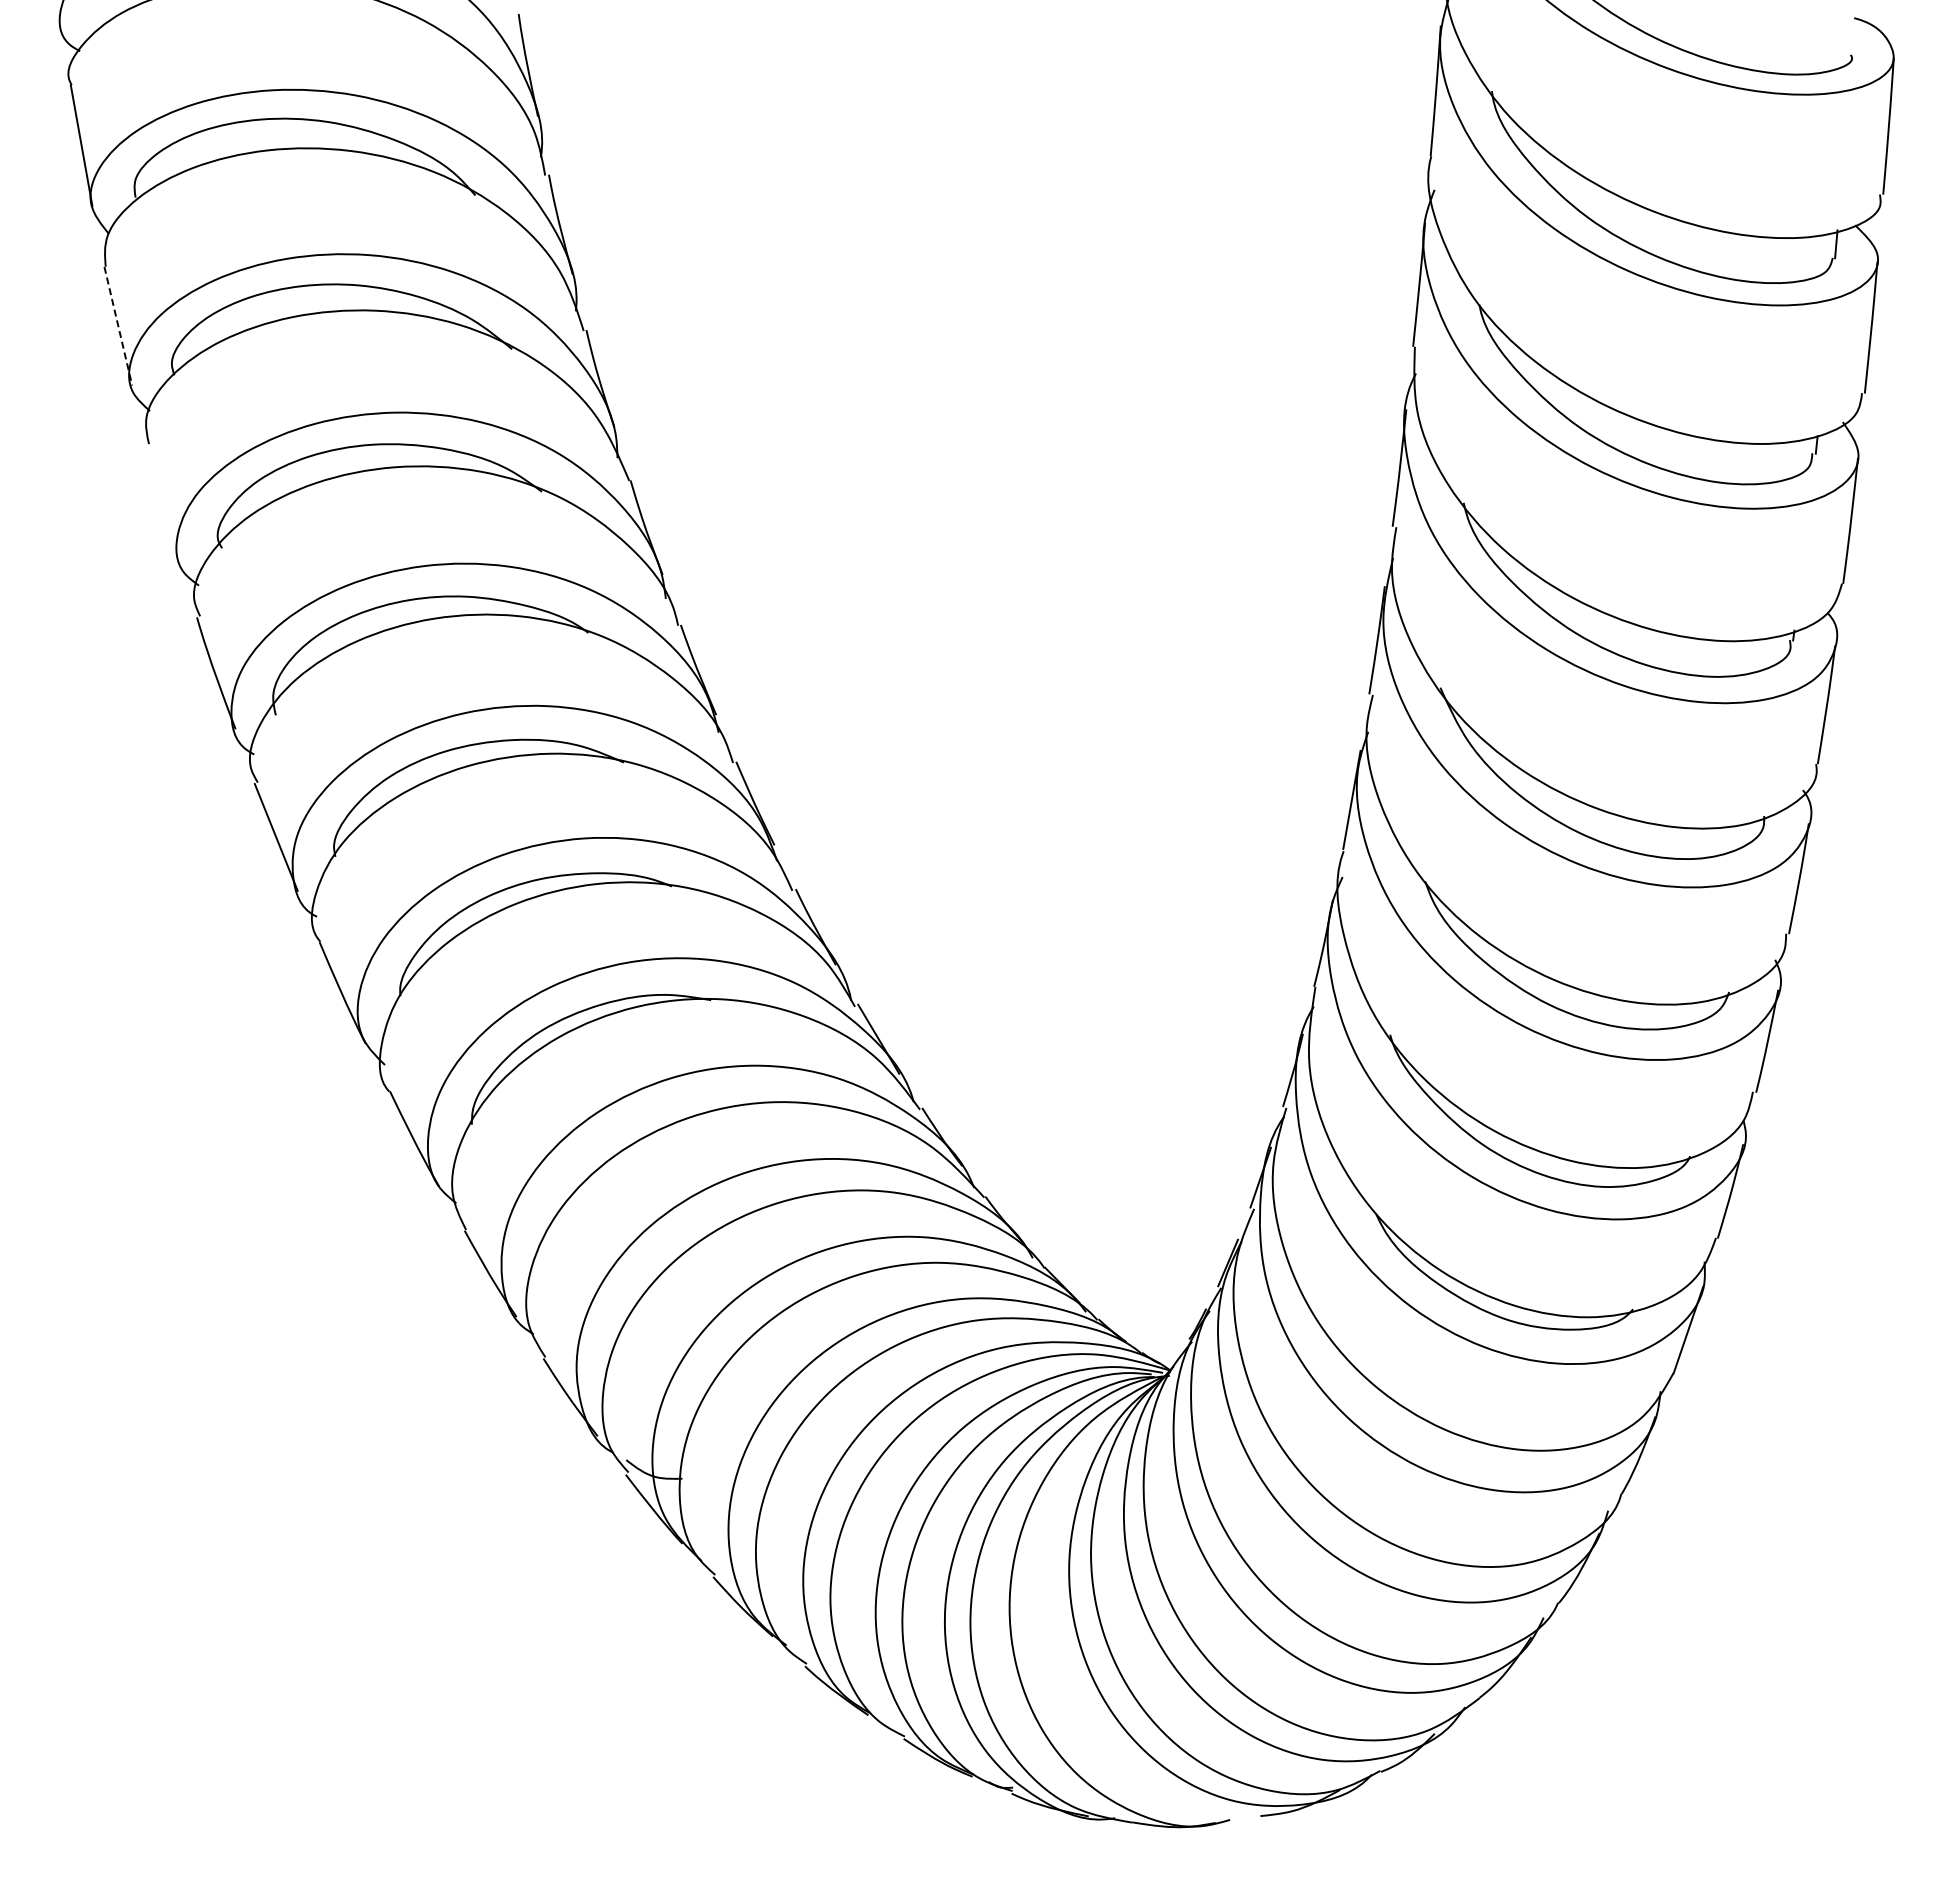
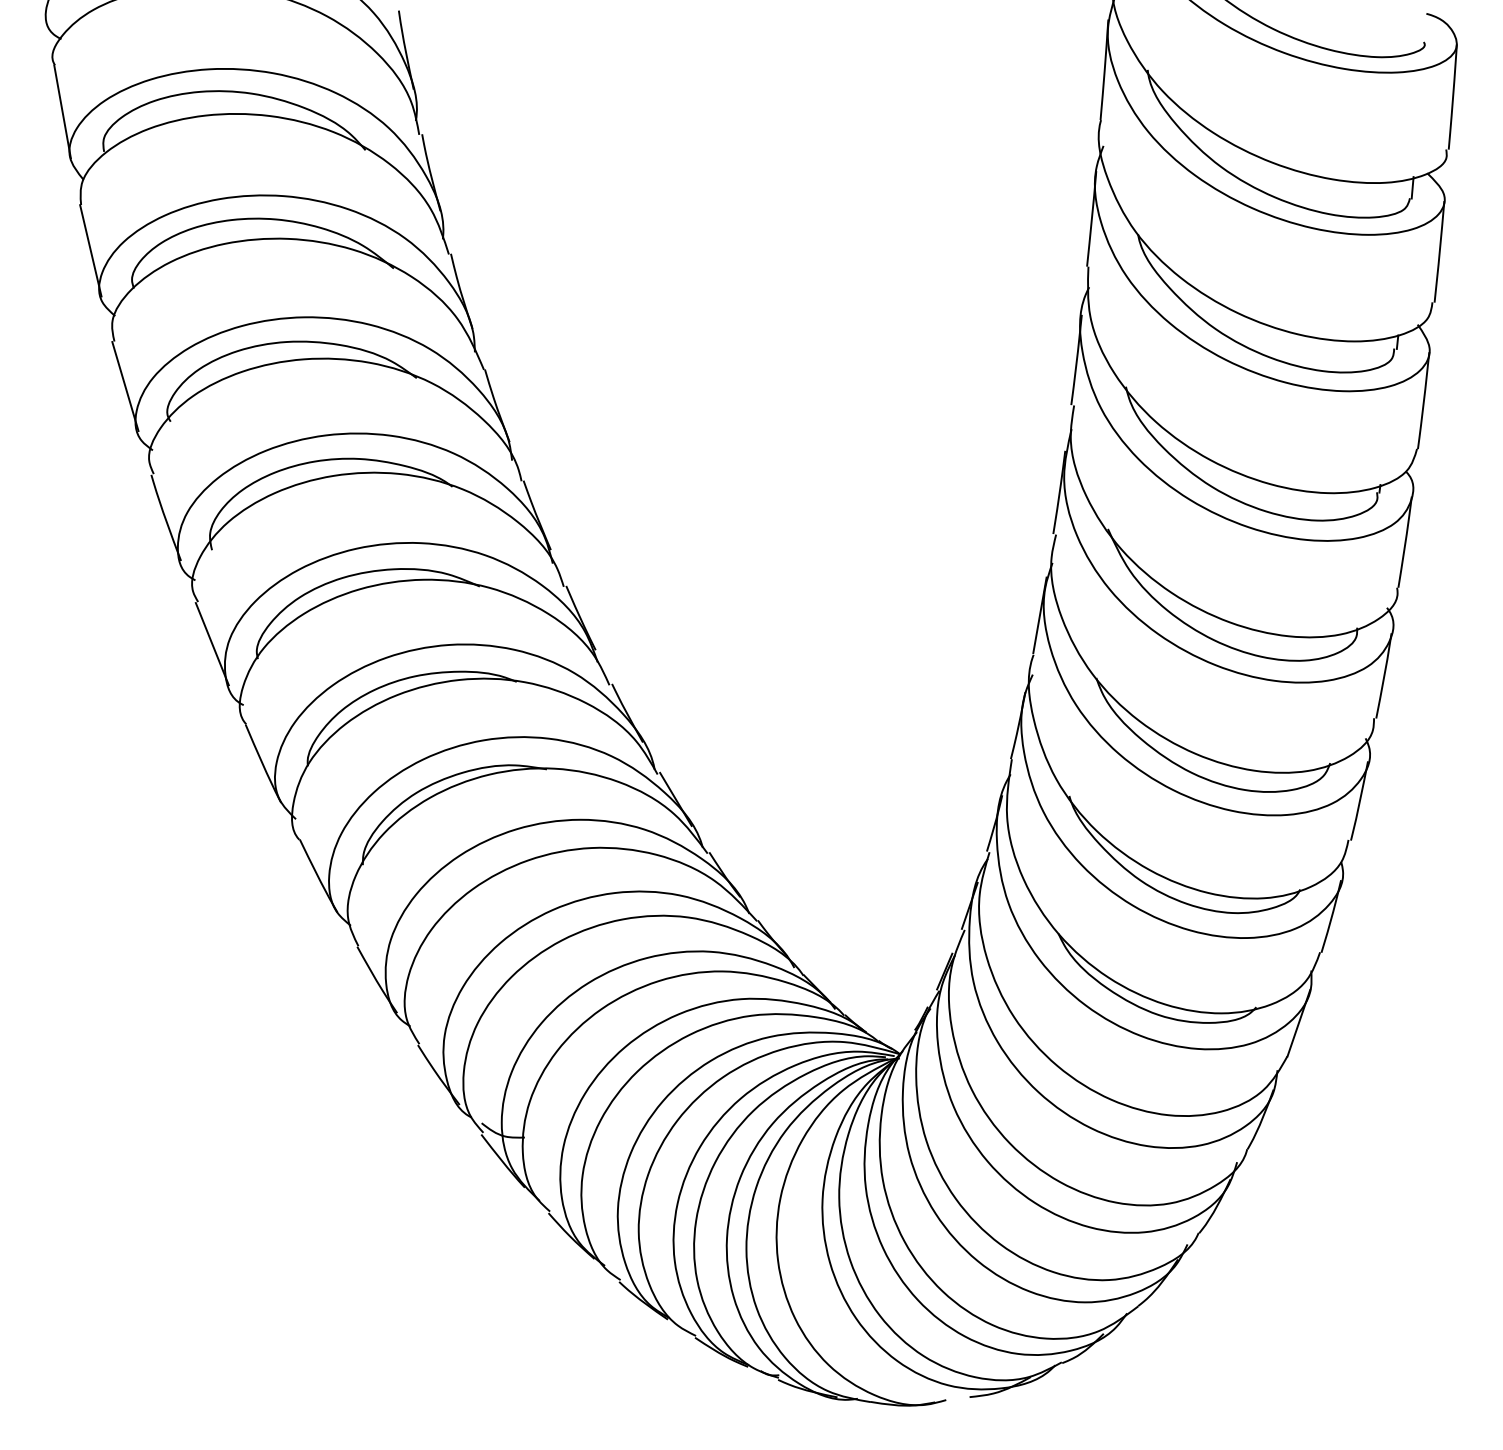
line: (118, 326) -> (90, 251), dashed -> solid
line: (163, 502) -> (125, 386), added

